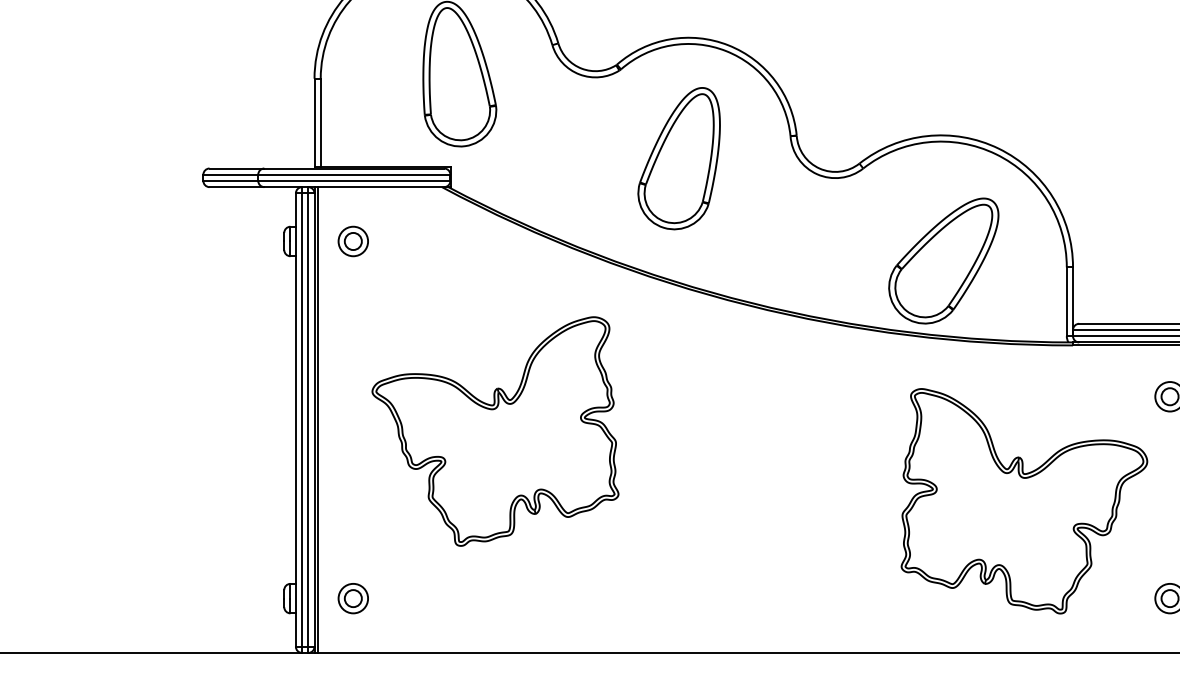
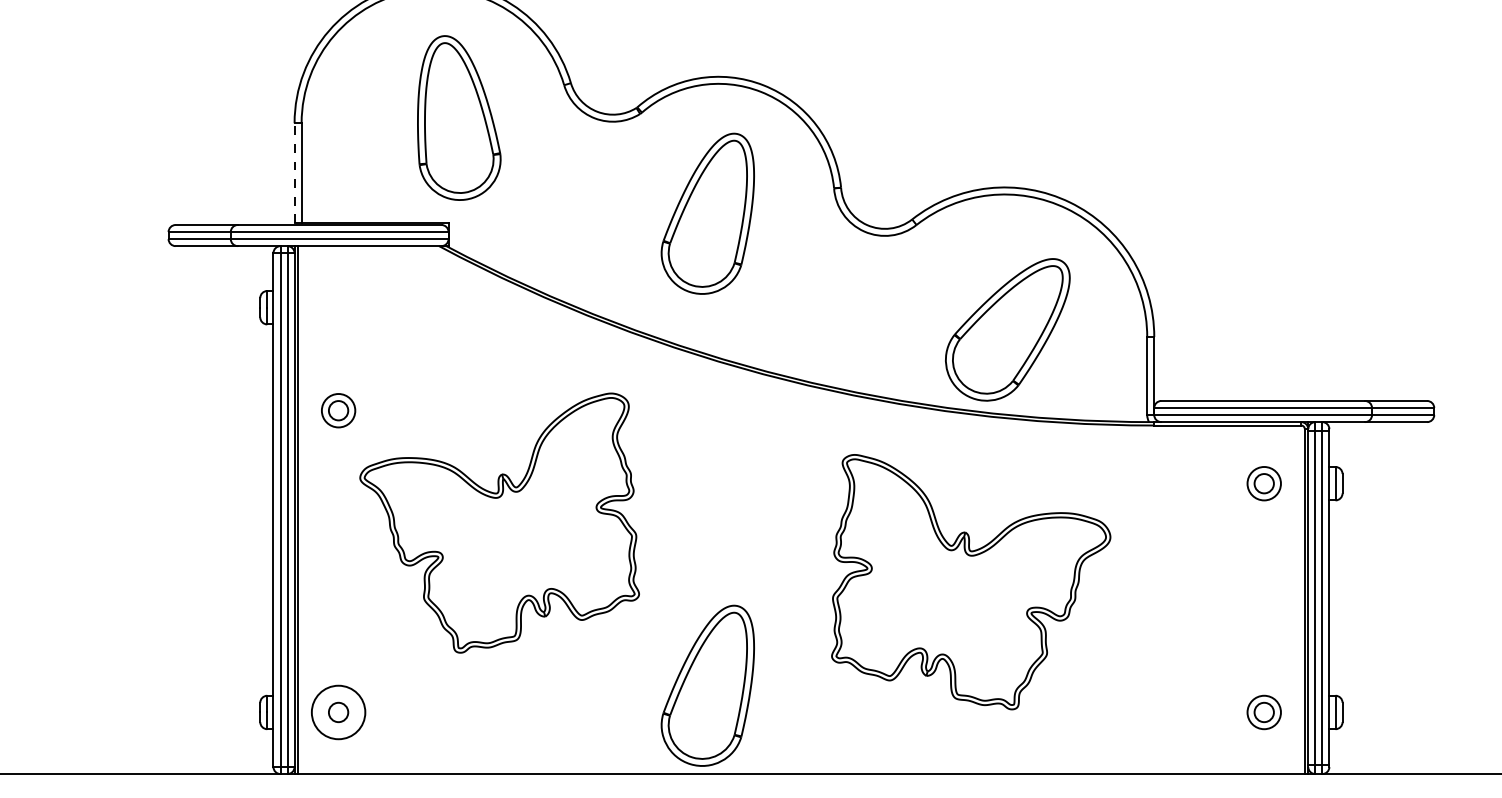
line: (314, 122) -> (294, 172), solid -> dashed
part: (353, 241) -> (338, 410), moved
part: (1024, 501) -> (971, 582), moved
part: (678, 574) -> (707, 685), added
circle: (353, 598) -> (338, 712), size x1.6

